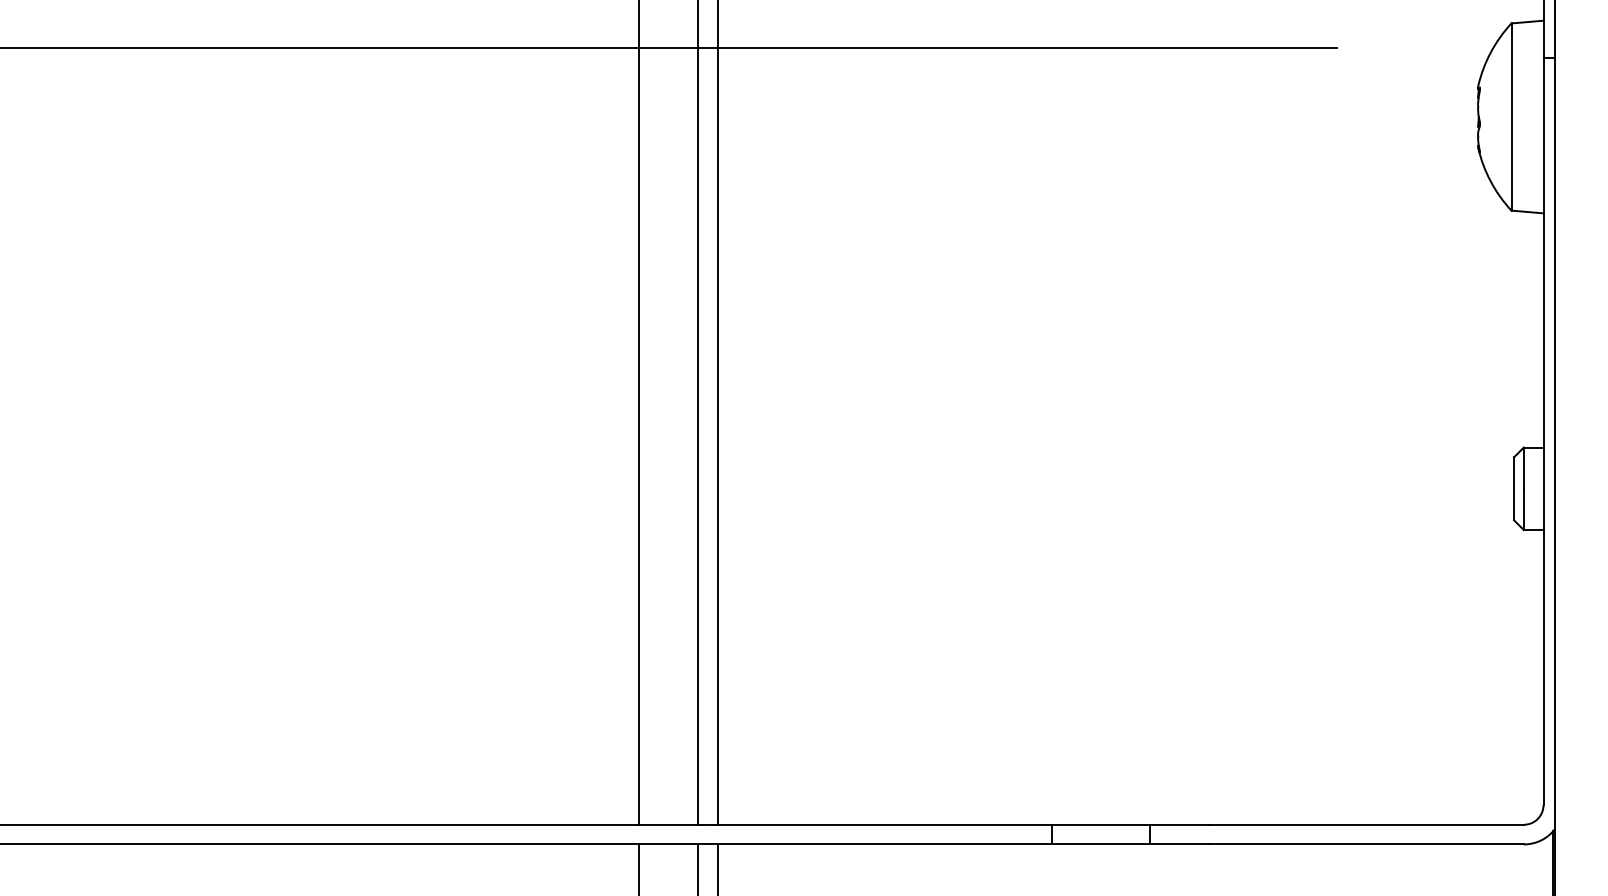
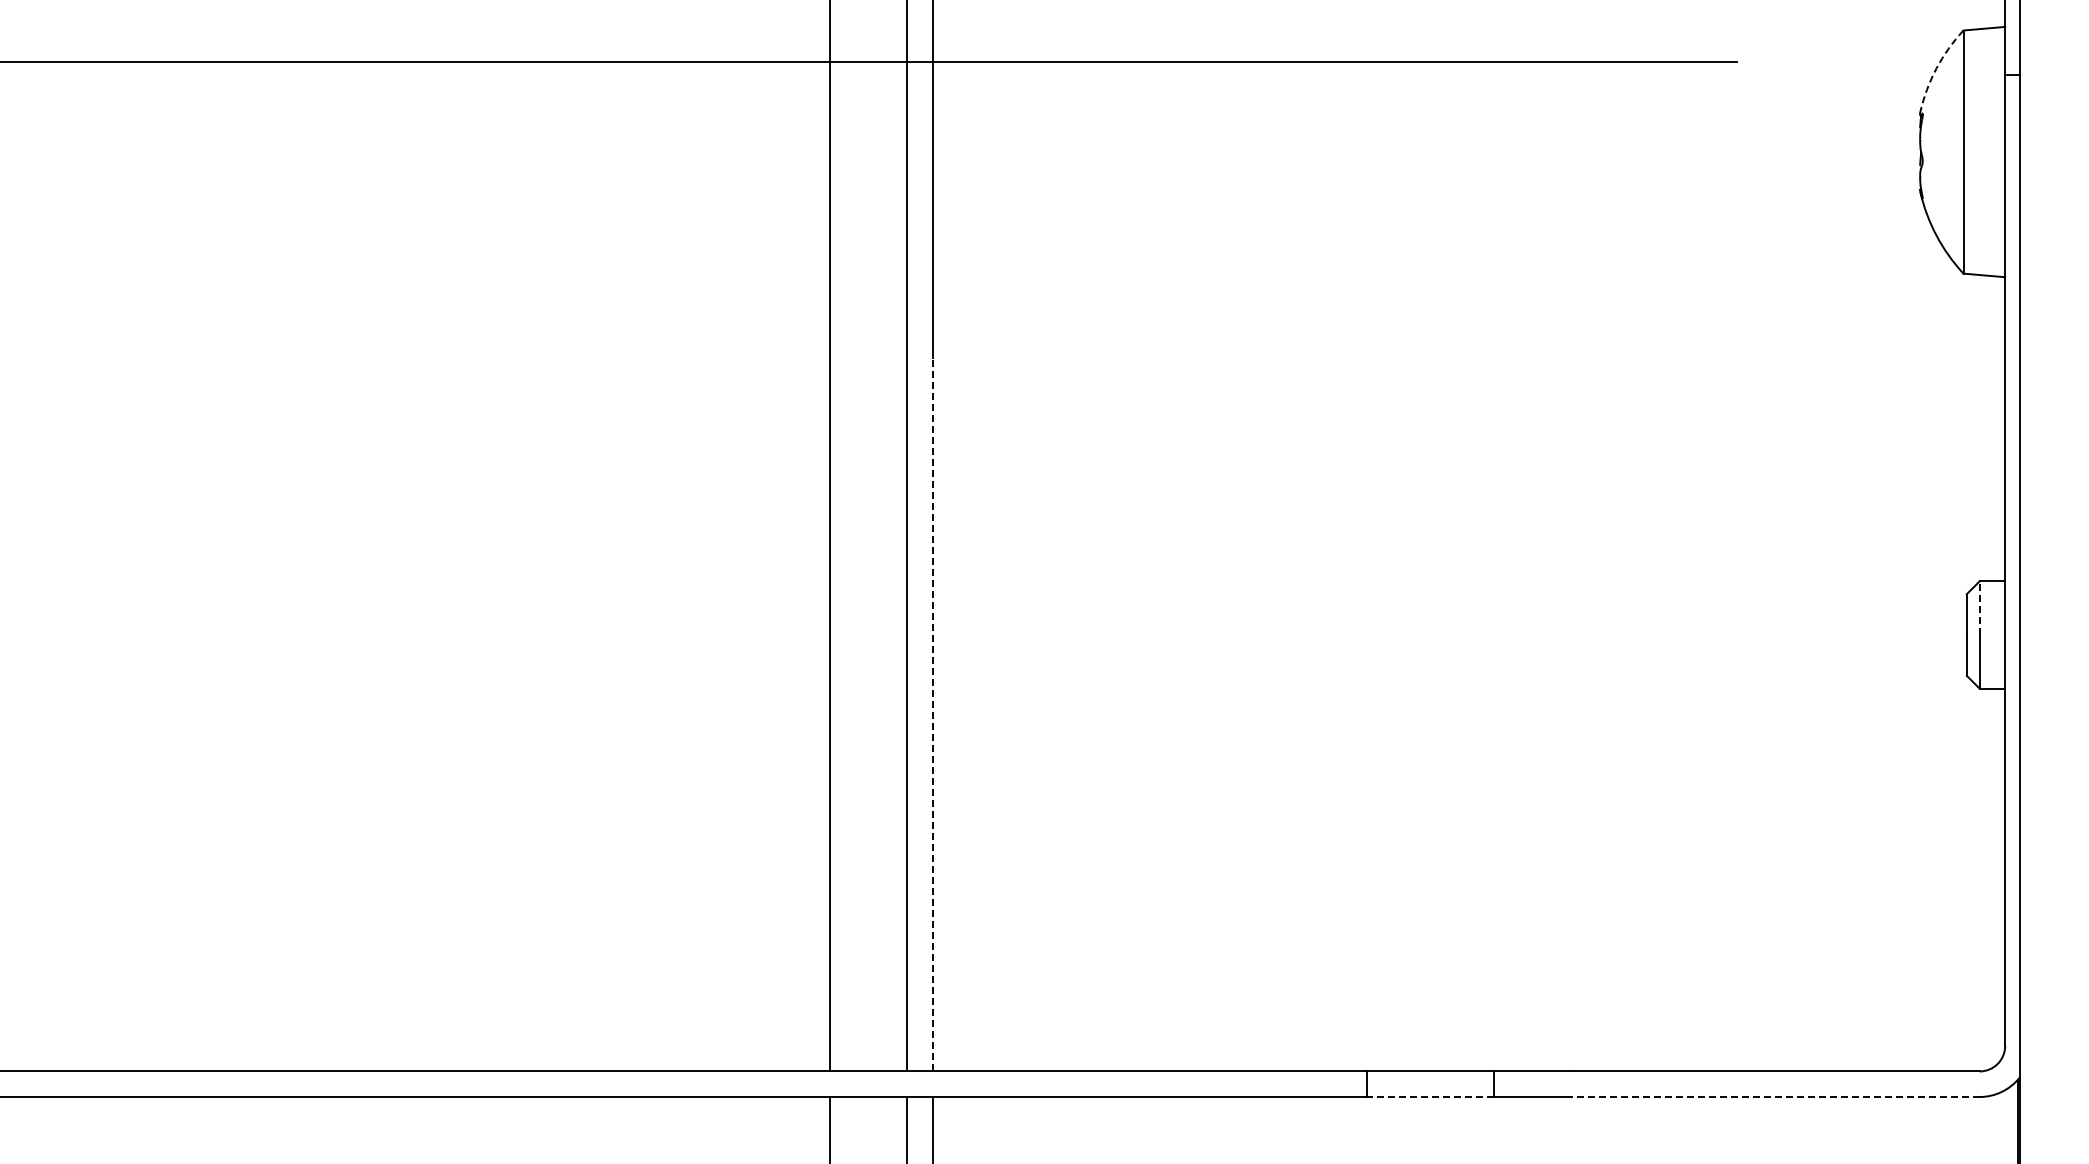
arc: (1490, 52) -> (1936, 68), solid -> dashed
line: (1523, 468) -> (1979, 608), solid -> dashed
line: (717, 549) -> (932, 714), solid -> dashed
line: (1101, 844) -> (1430, 1097), solid -> dashed
line: (1365, 844) -> (1774, 1097), solid -> dashed

